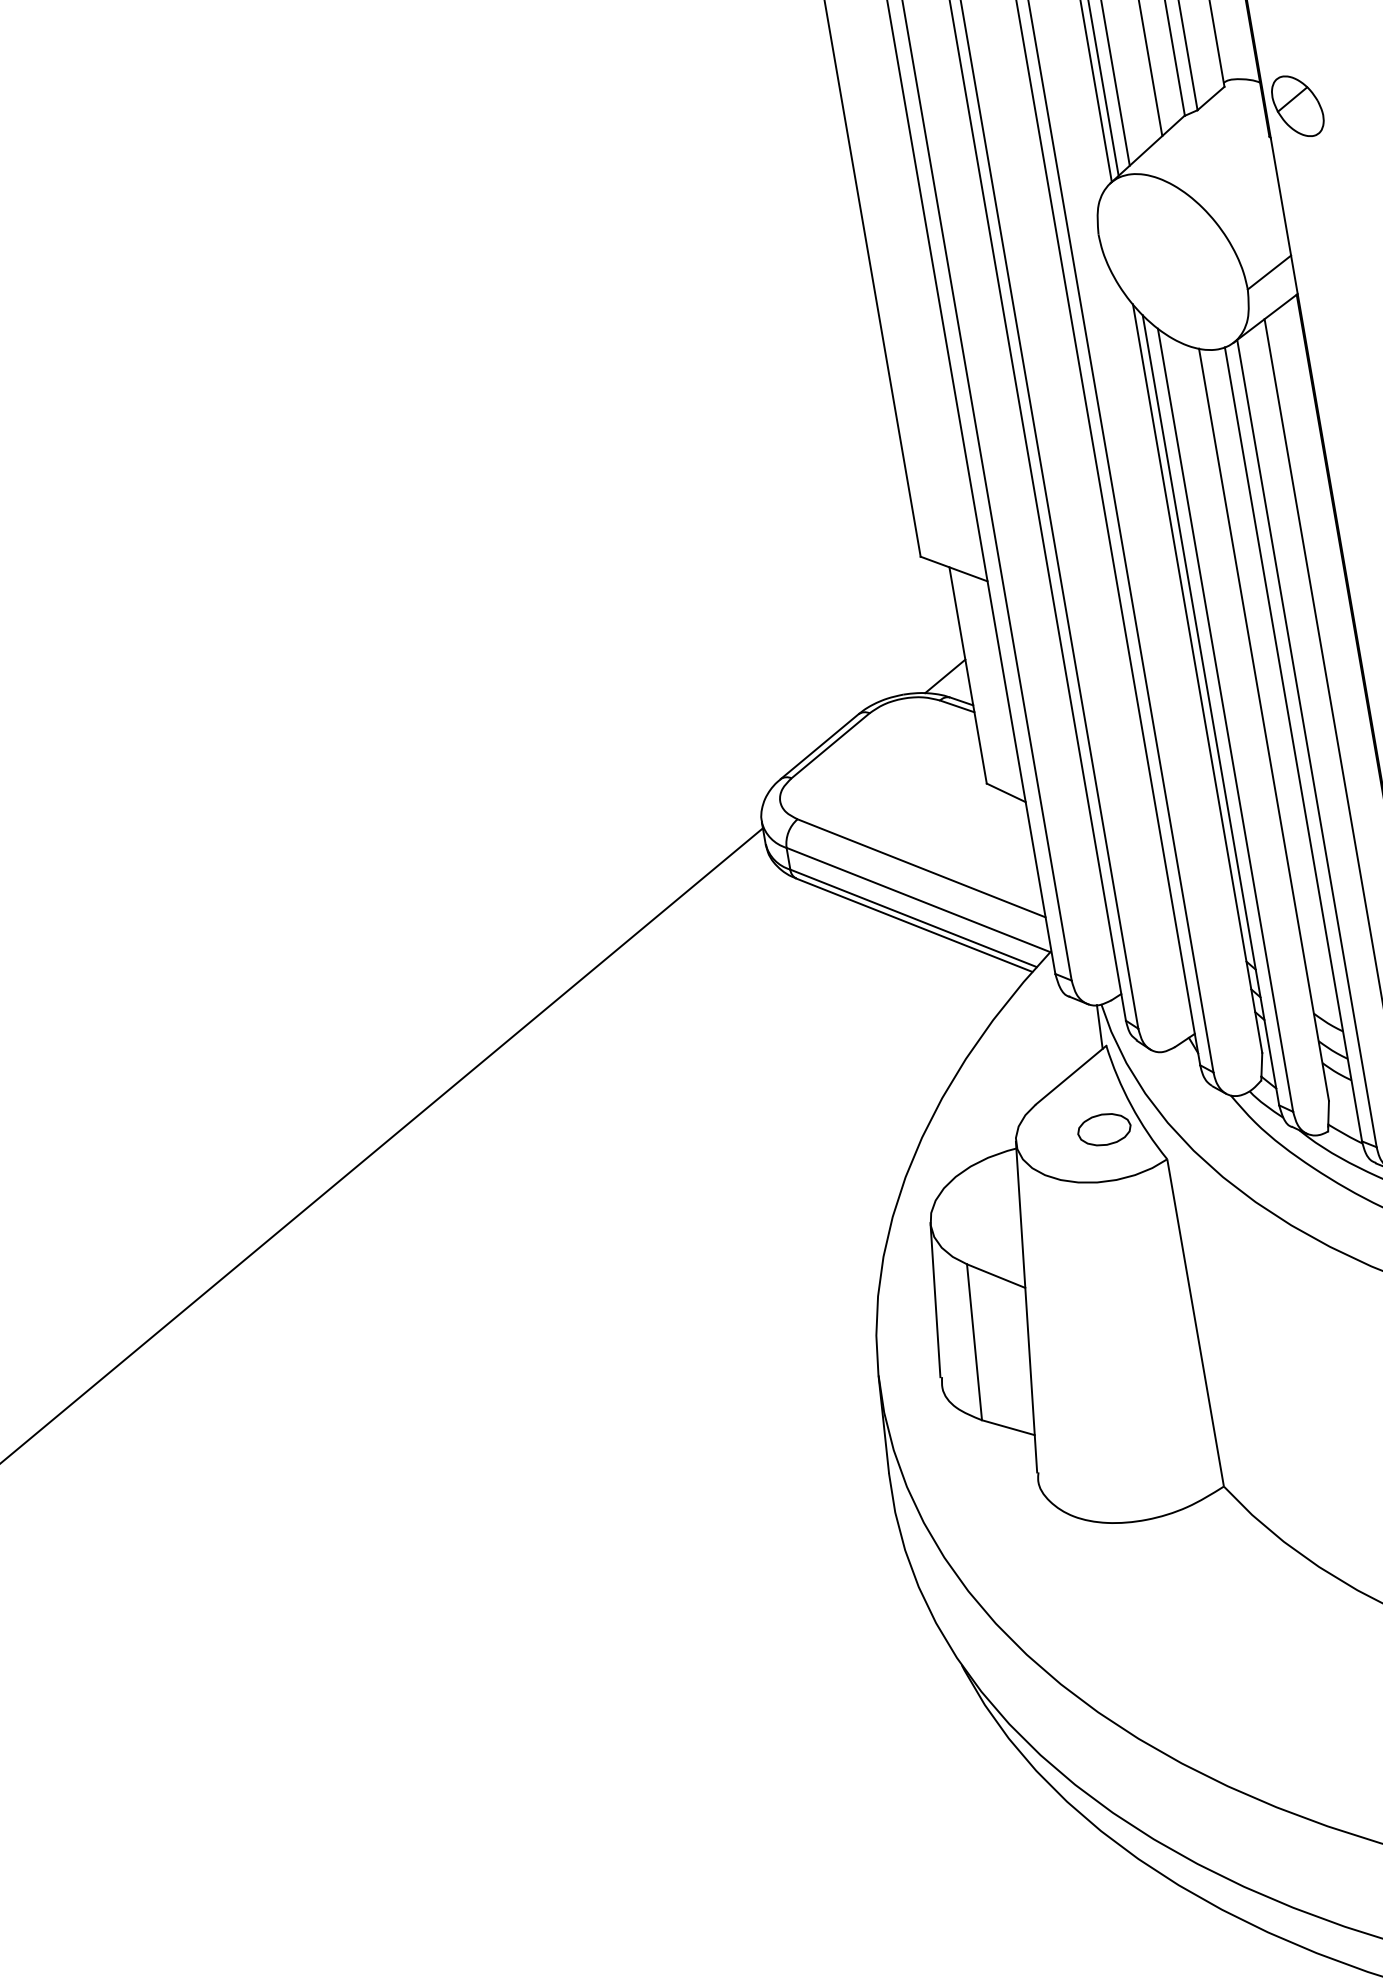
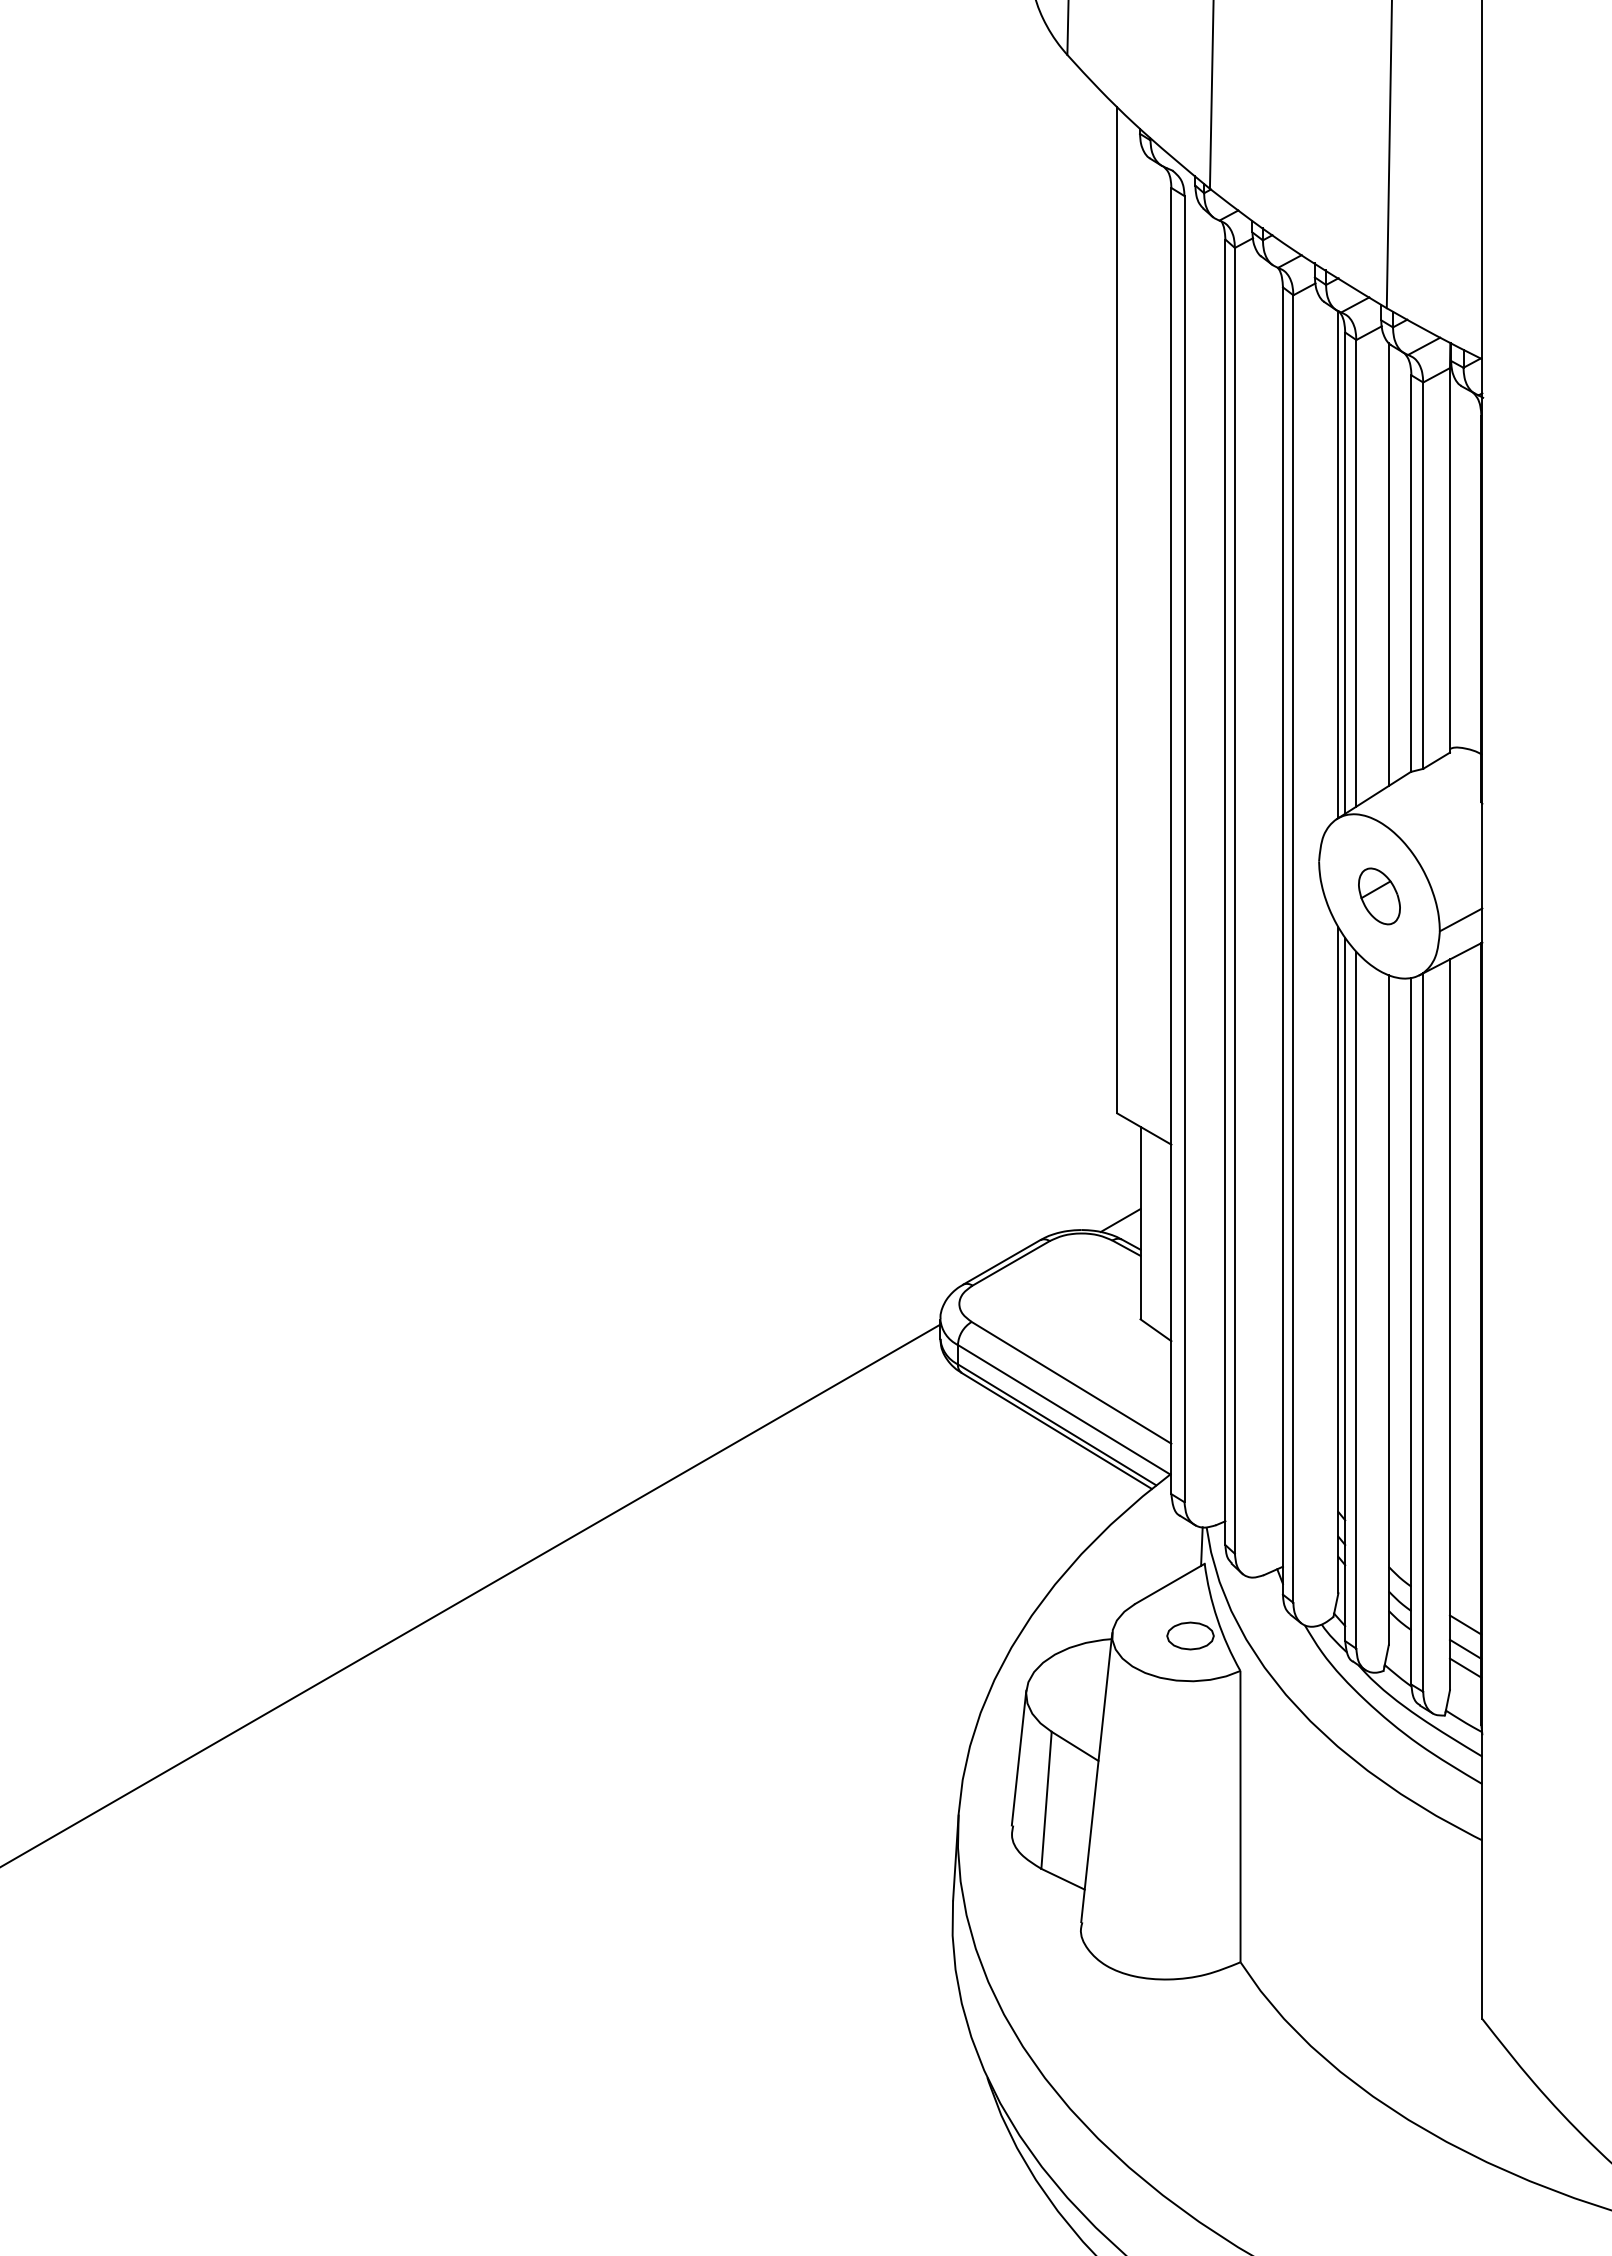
part: (1297, 106) -> (1379, 896), moved

